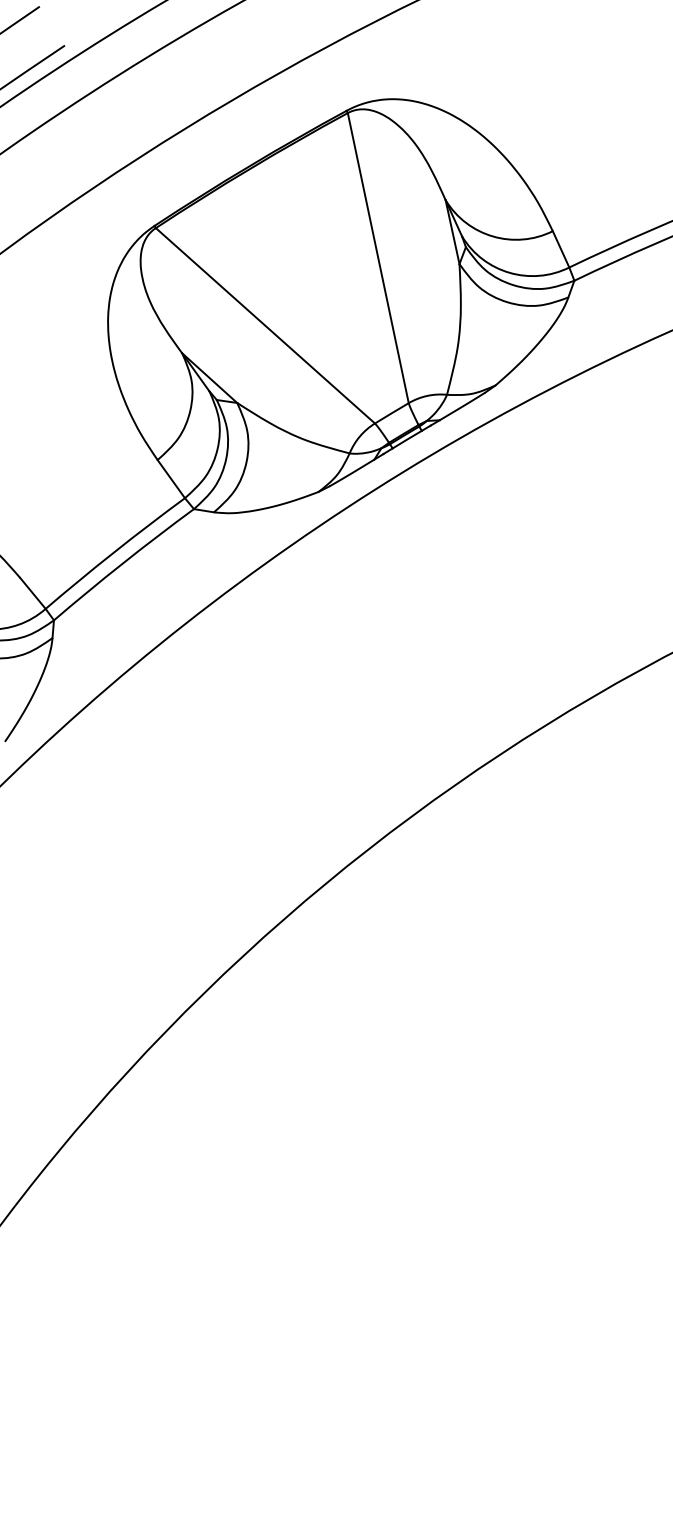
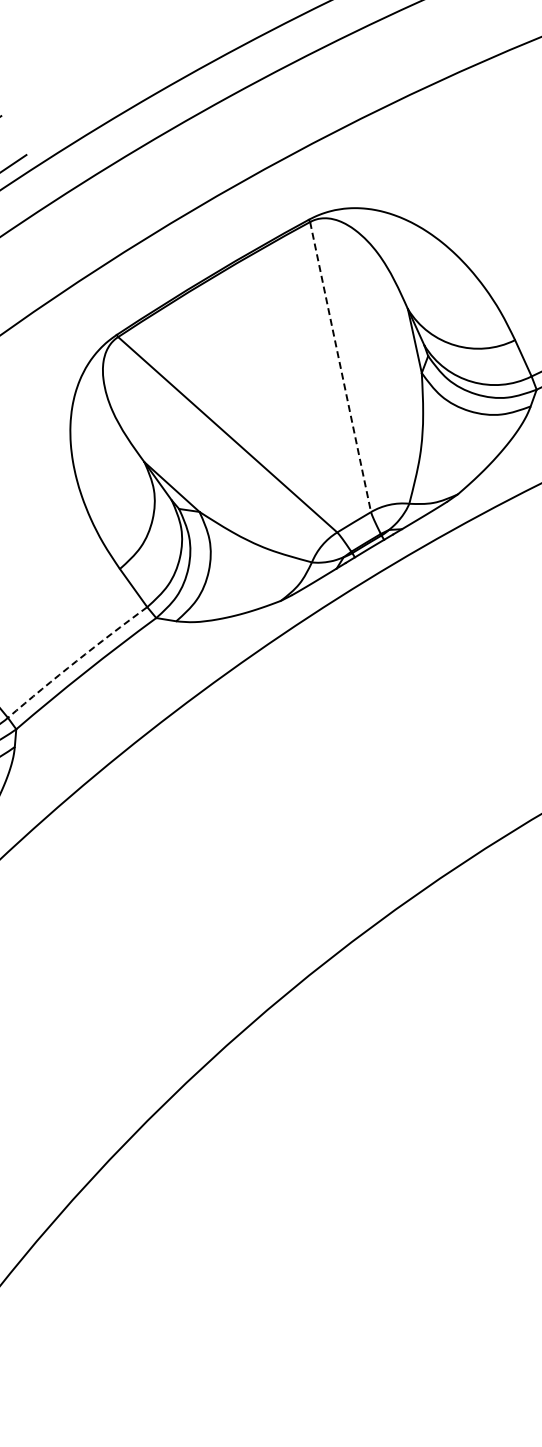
line: (378, 258) -> (340, 367), solid -> dashed
arc: (114, 552) -> (76, 661), solid -> dashed

